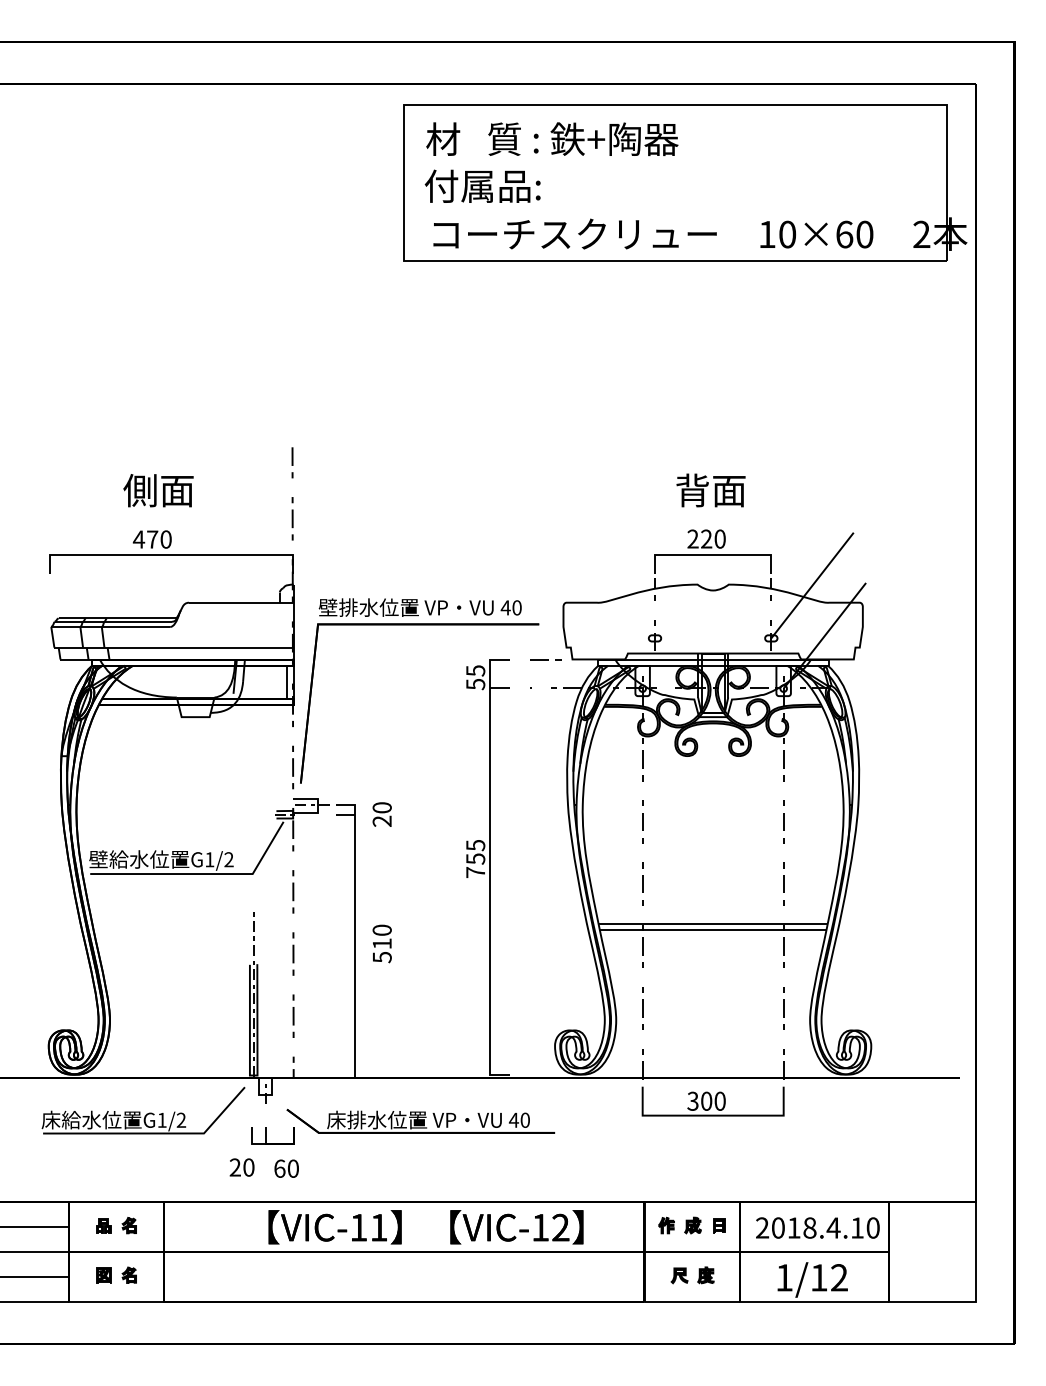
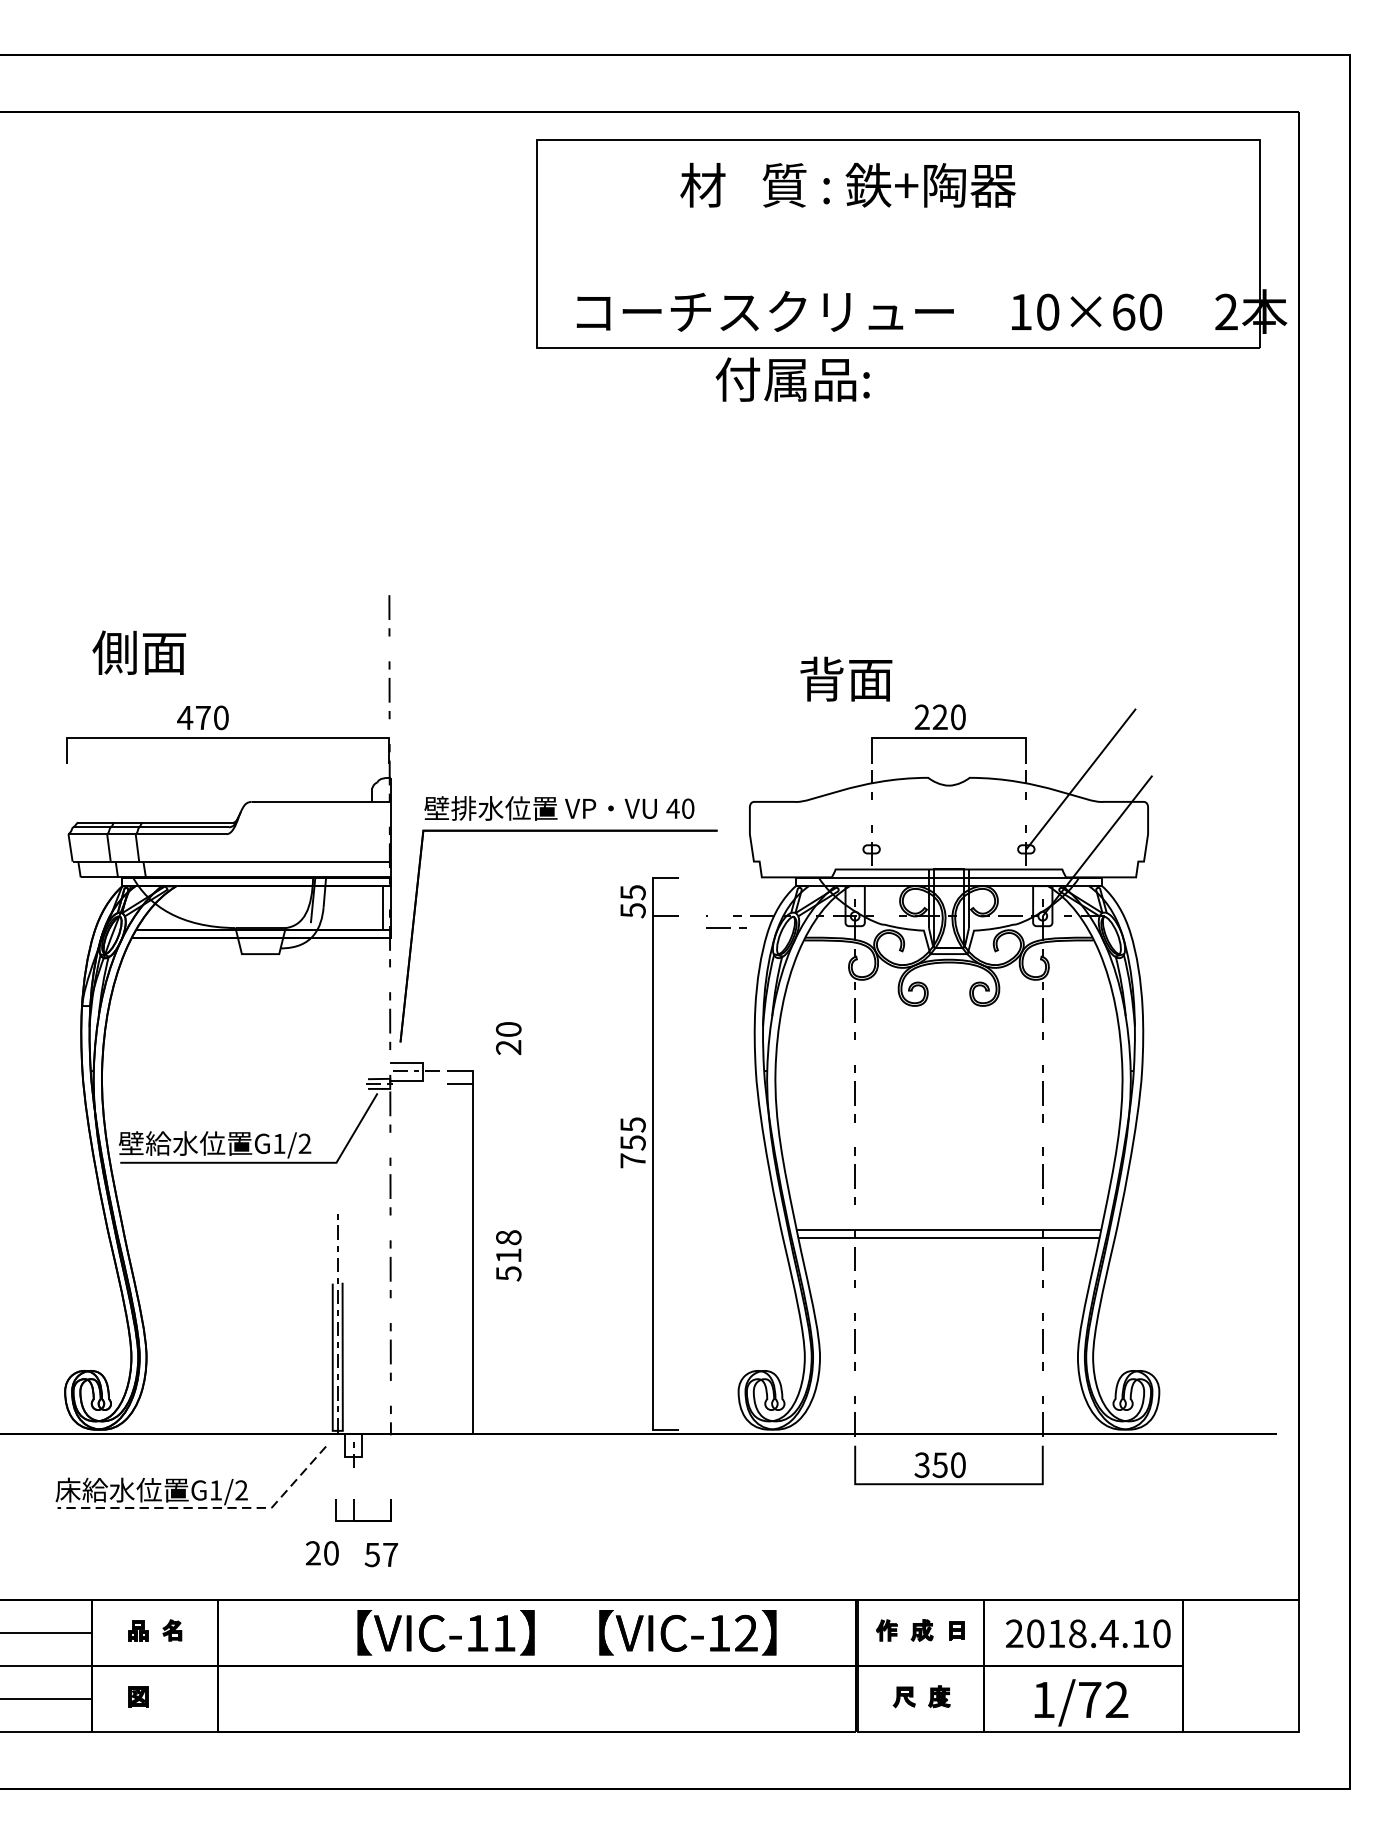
text: (552, 138) -> (848, 184), moved
text: (482, 185) -> (792, 378), moved
text: (158, 490) -> (139, 652), moved
text: (710, 490) -> (845, 679), moved
line: (545, 659) -> (725, 927), moved
text: (381, 814) -> (507, 1038), moved
text: (382, 929) -> (509, 1236), 510 -> 518
text: (706, 1100) -> (940, 1464), 300 -> 350
part: (420, 1120) -> (559, 1490), removed
line: (155, 1133) -> (207, 1507), solid -> dashed
text: (286, 1168) -> (381, 1554), 60 -> 57
part: (128, 1274) -> (171, 1695), removed
text: (819, 1277) -> (1090, 1699), 1/12 -> 1/72

